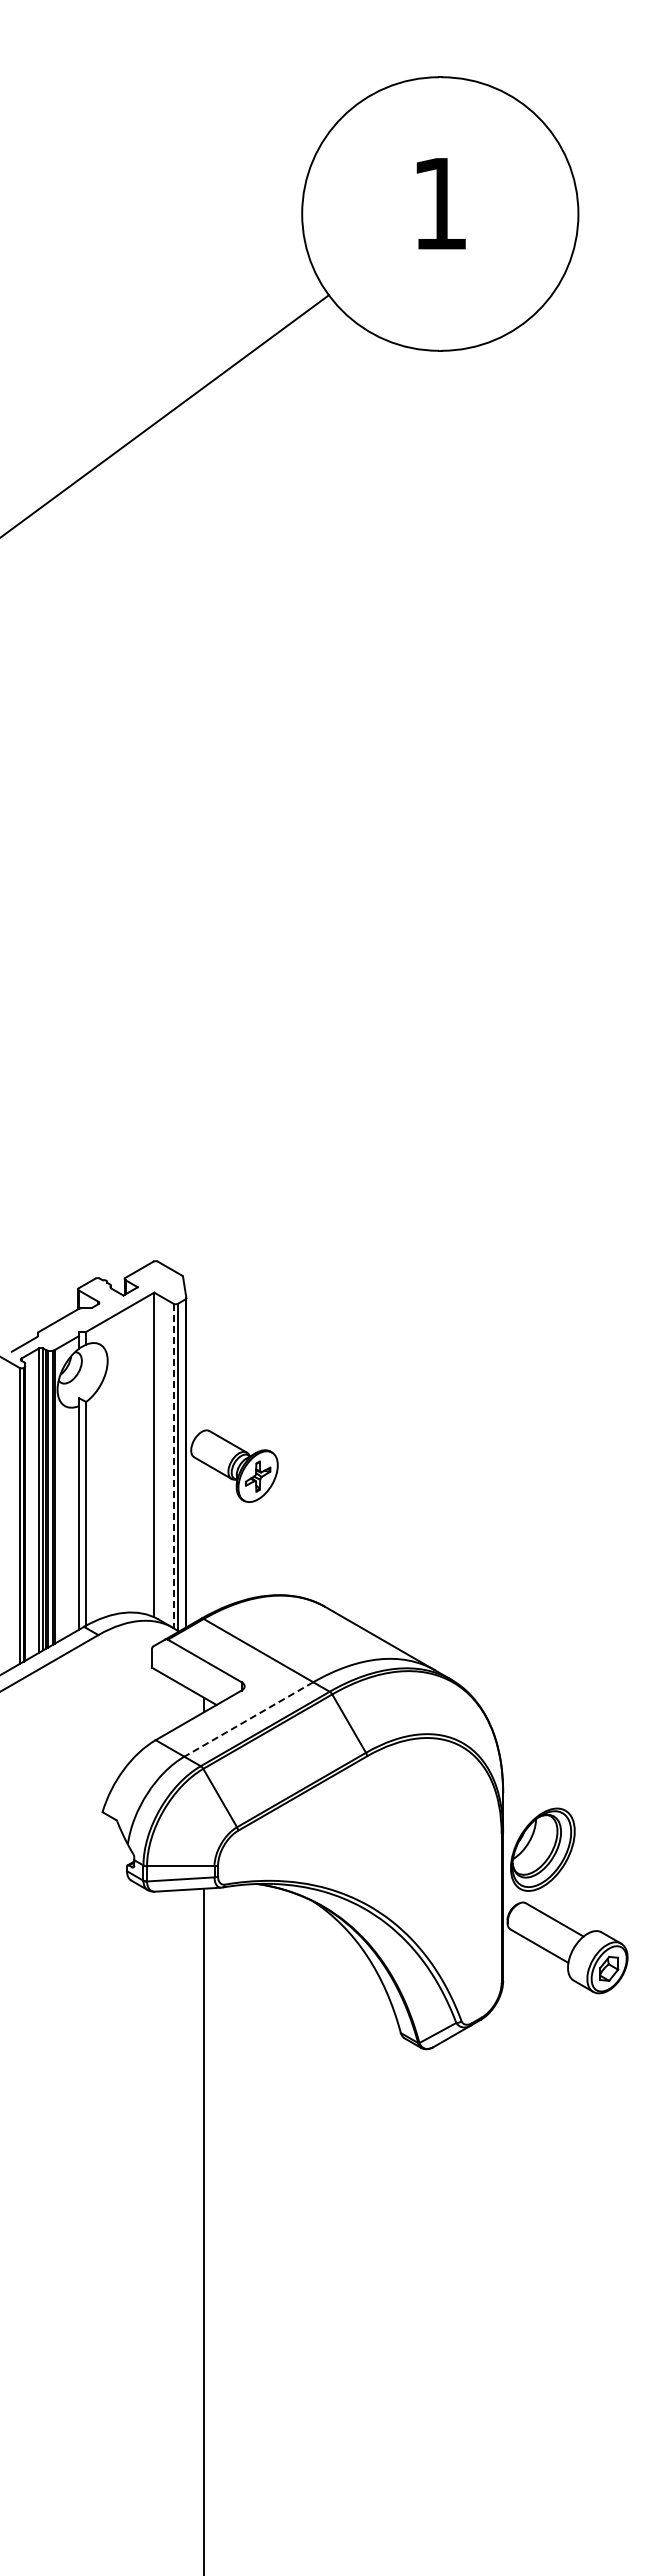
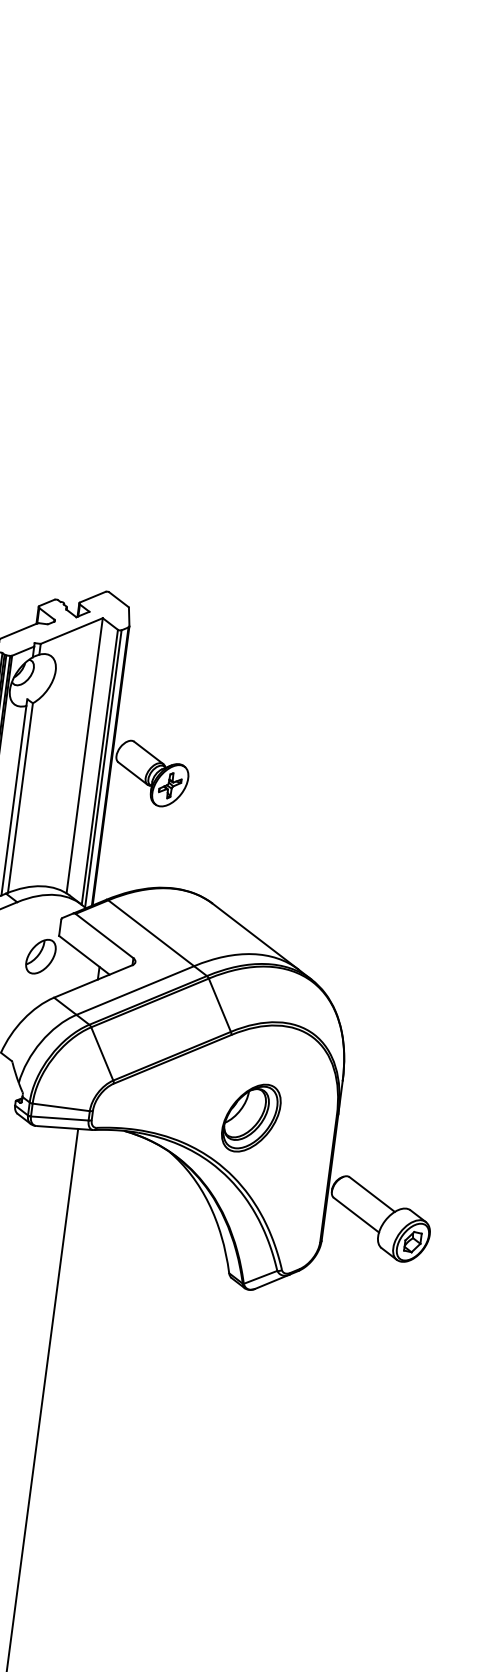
line: (173, 1466) -> (99, 767), dashed -> solid
part: (134, 1694) -> (41, 956), added
line: (248, 1719) -> (135, 990), dashed -> solid
part: (542, 1849) -> (251, 1117), moved

